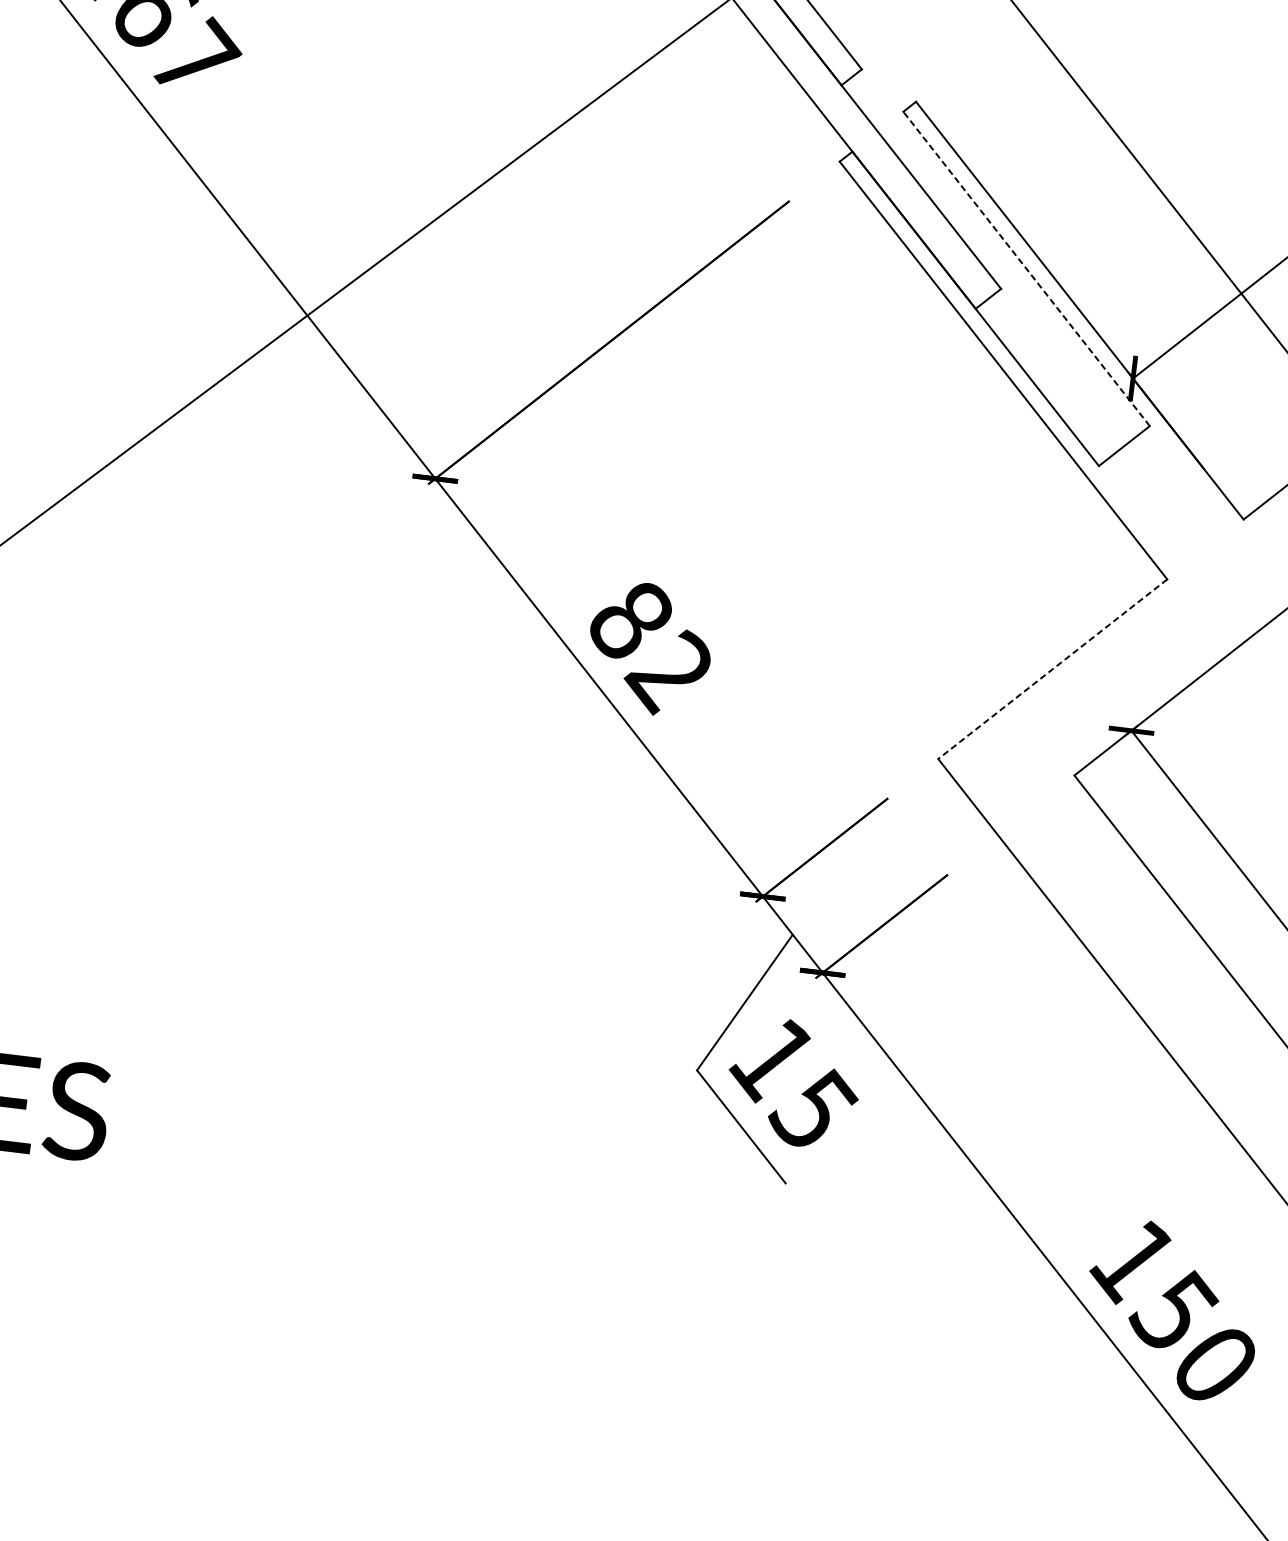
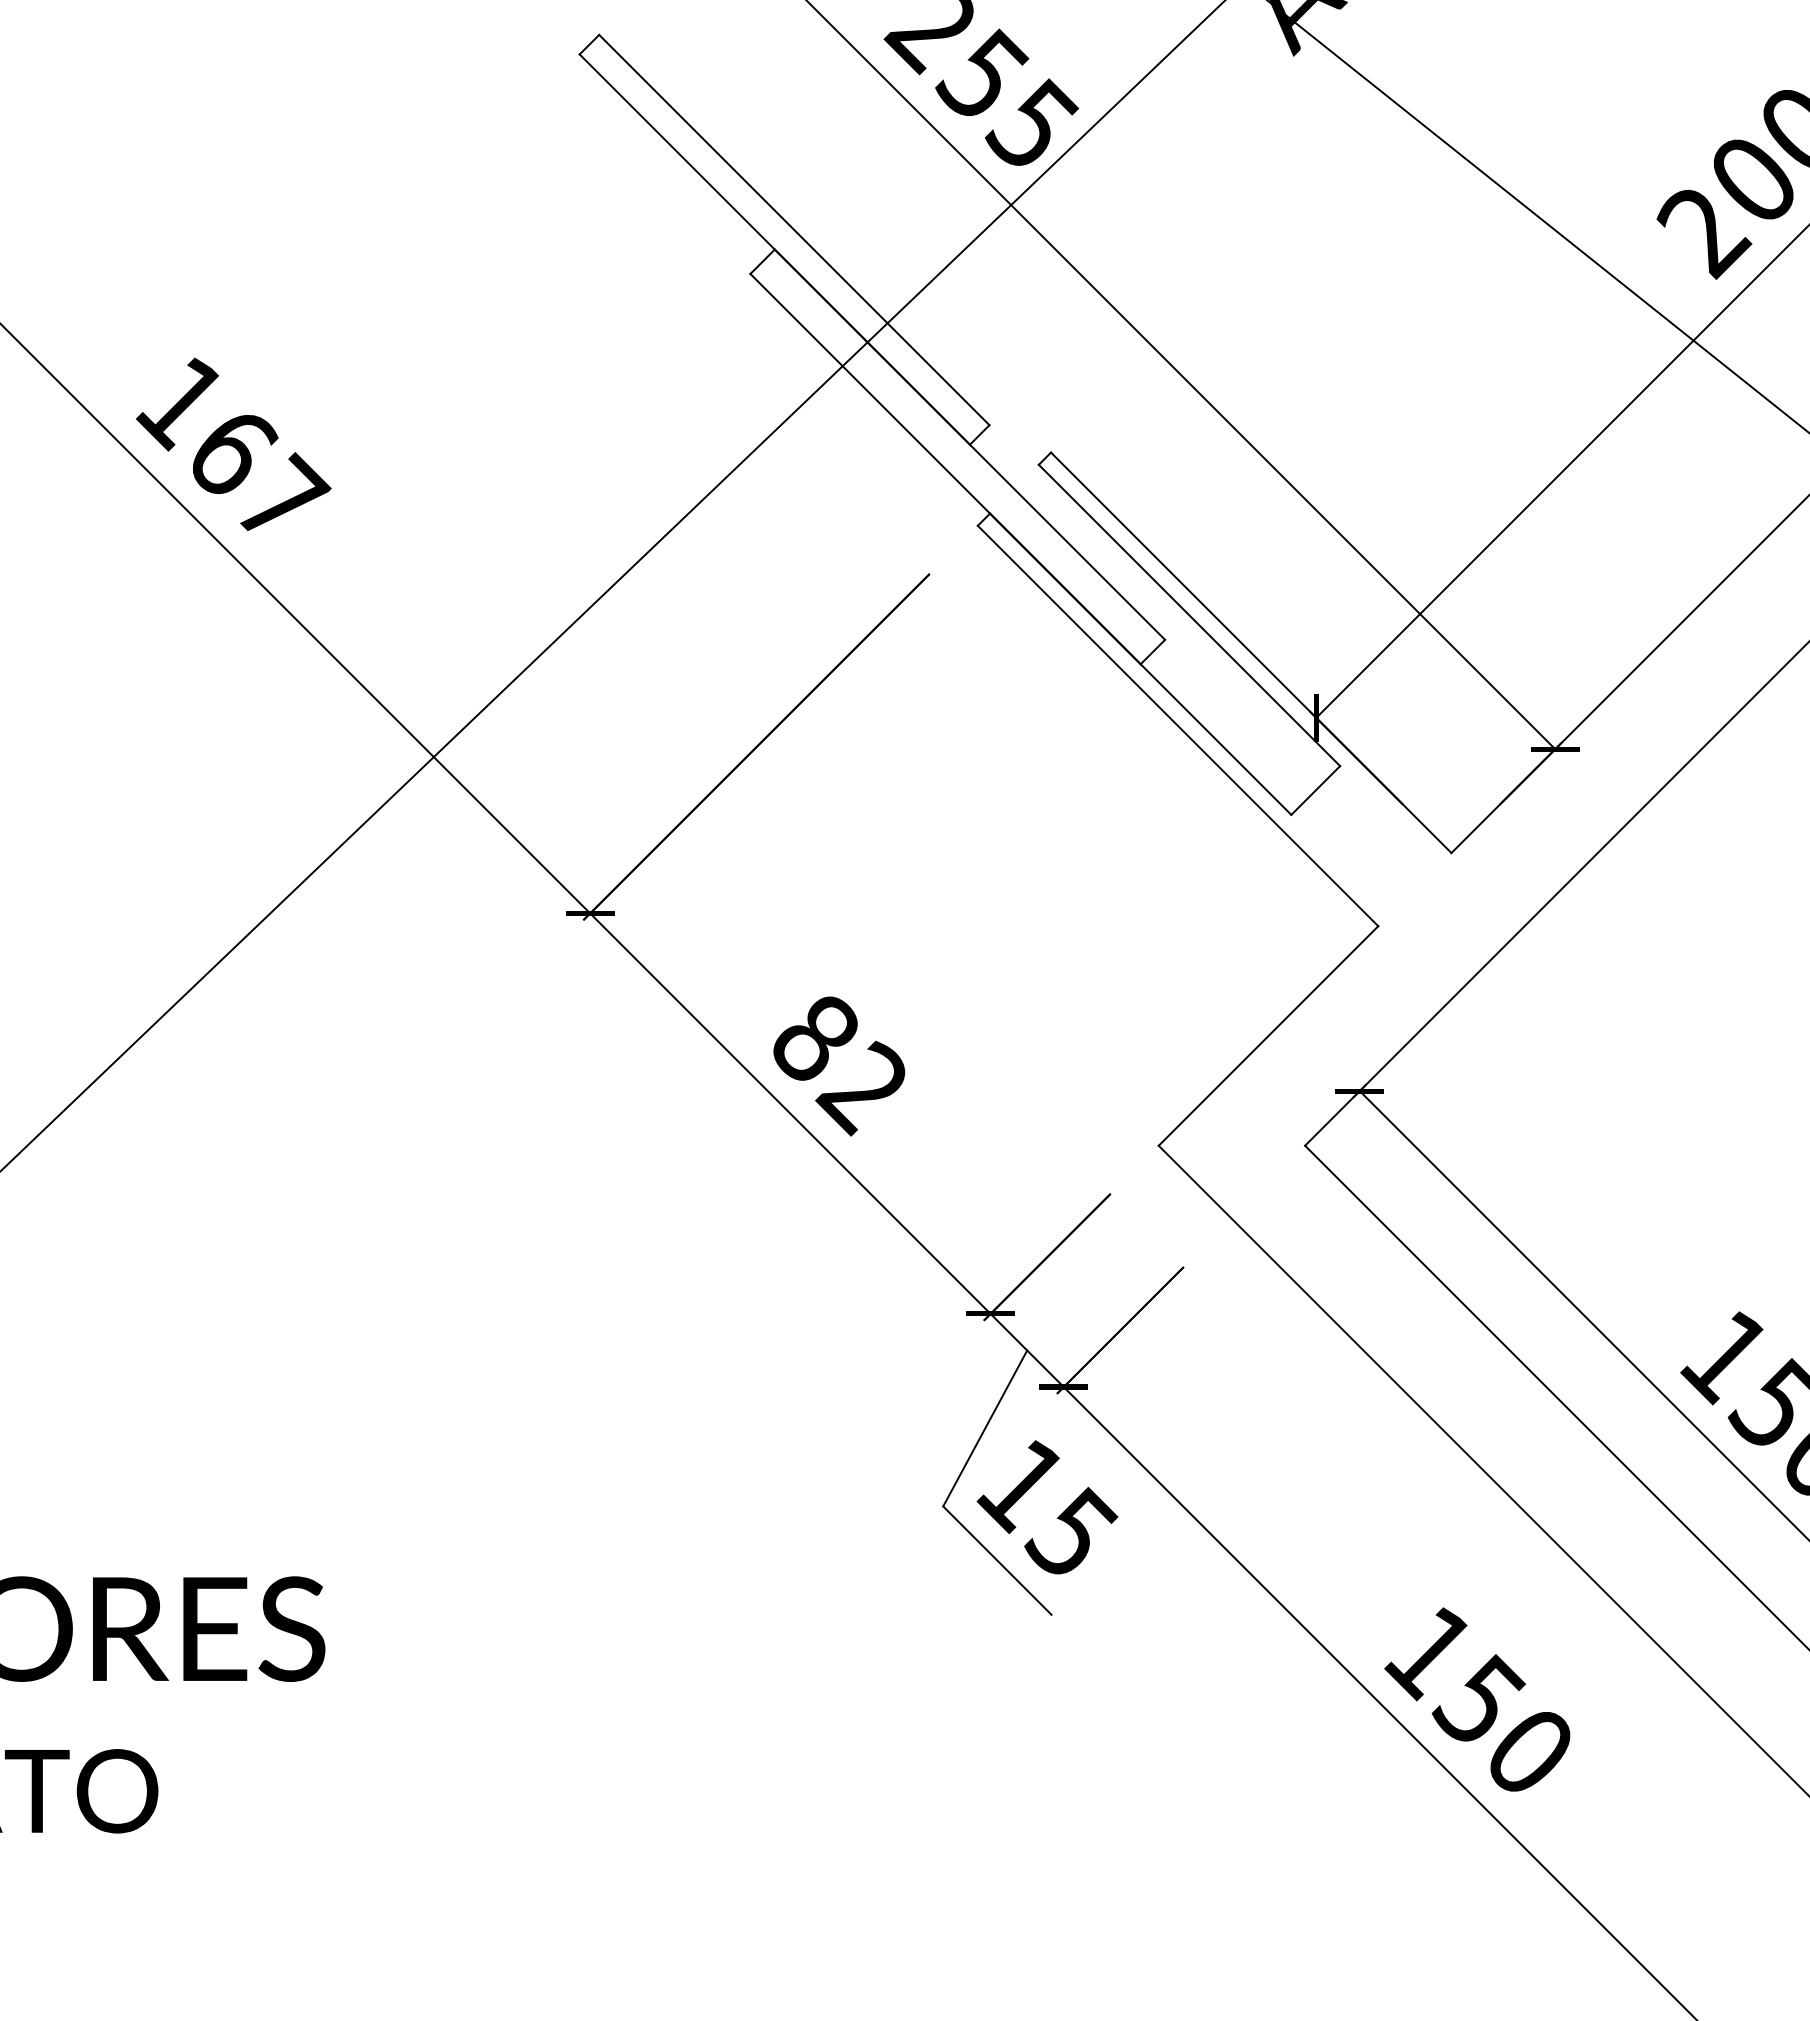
line: (1026, 268) -> (1189, 615), dashed -> solid
line: (1052, 669) -> (1268, 1036), dashed -> solid

